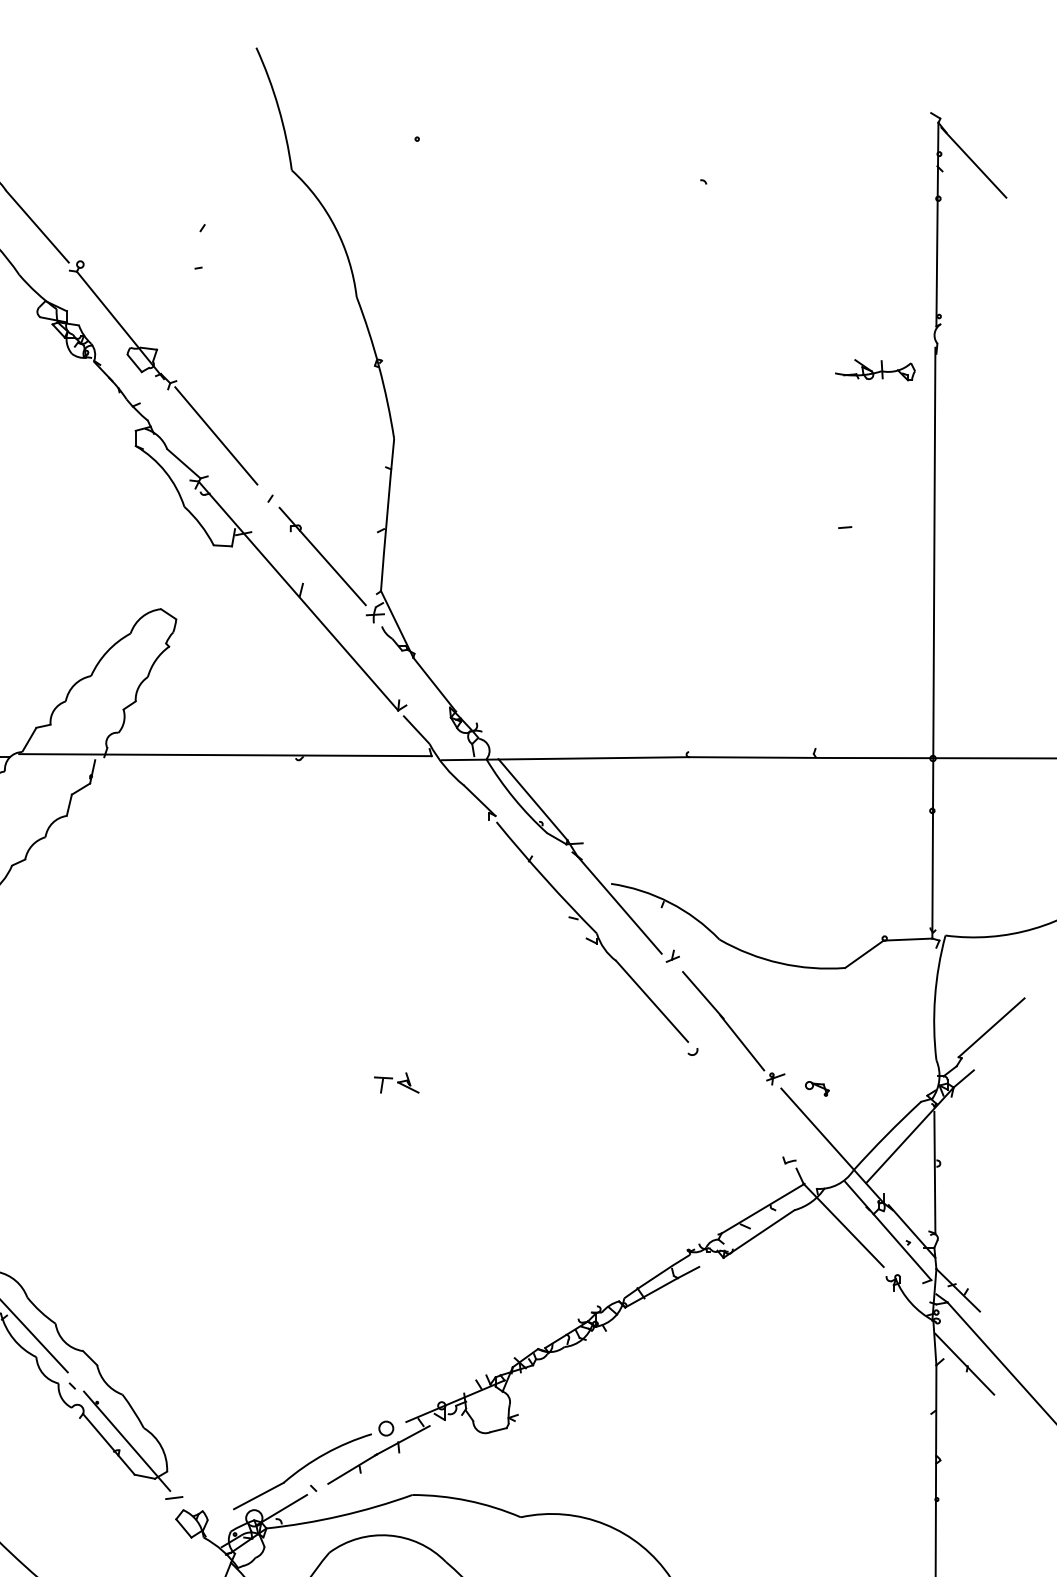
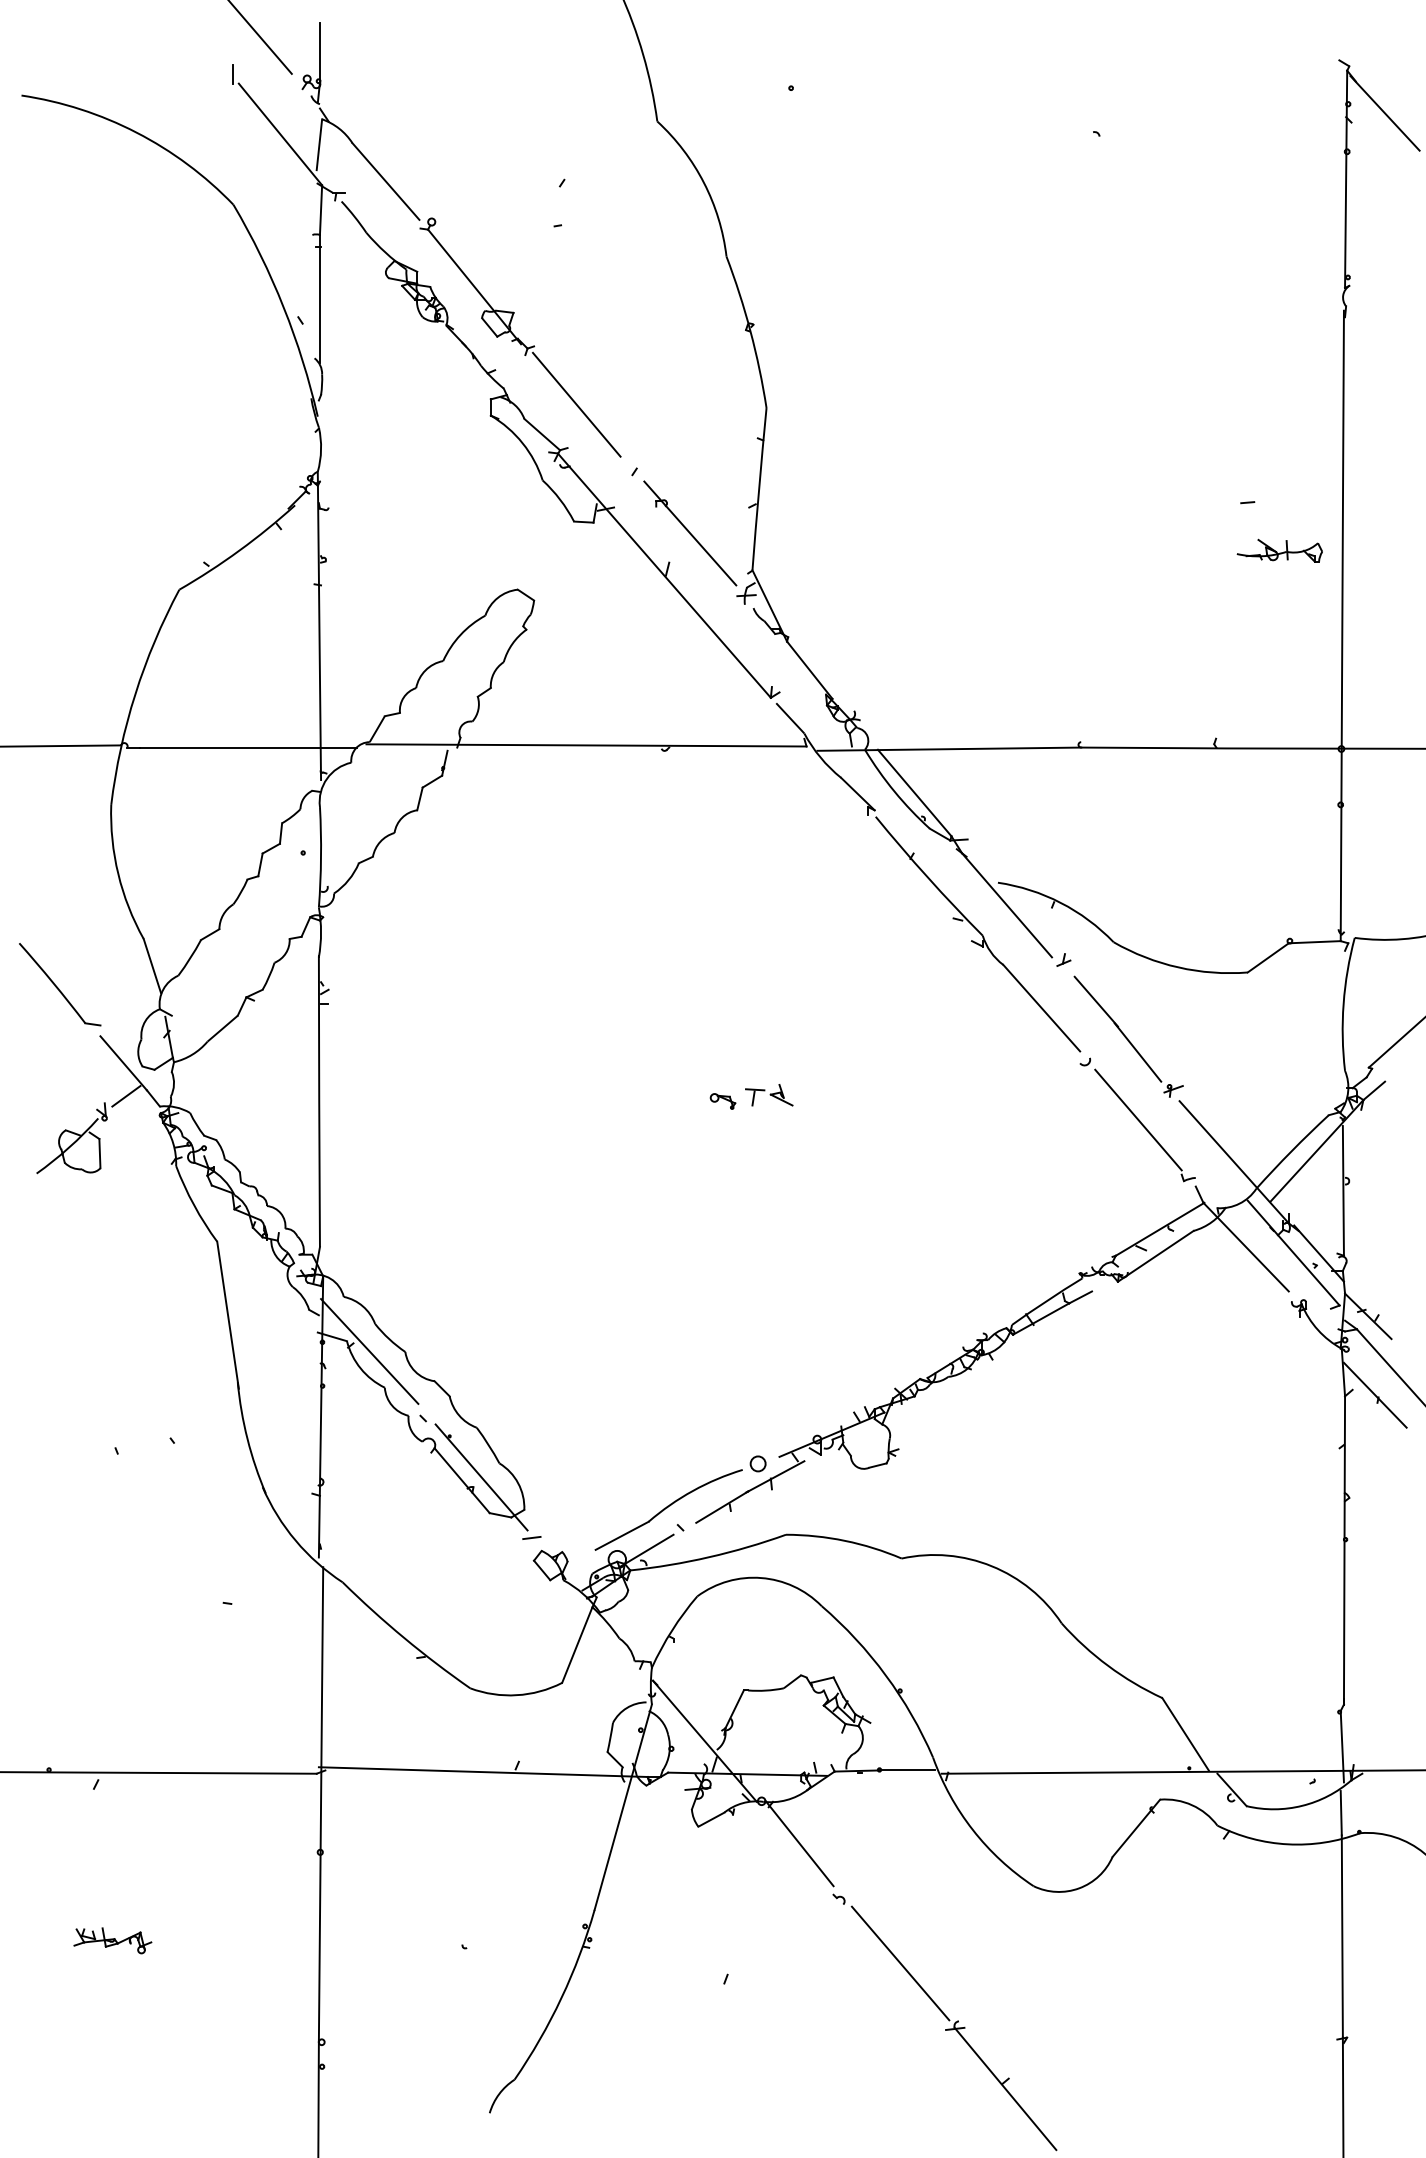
part: (874, 369) -> (1279, 550), moved
part: (816, 1088) -> (722, 1101), moved
line: (742, 1105) -> (1138, 1119), added

